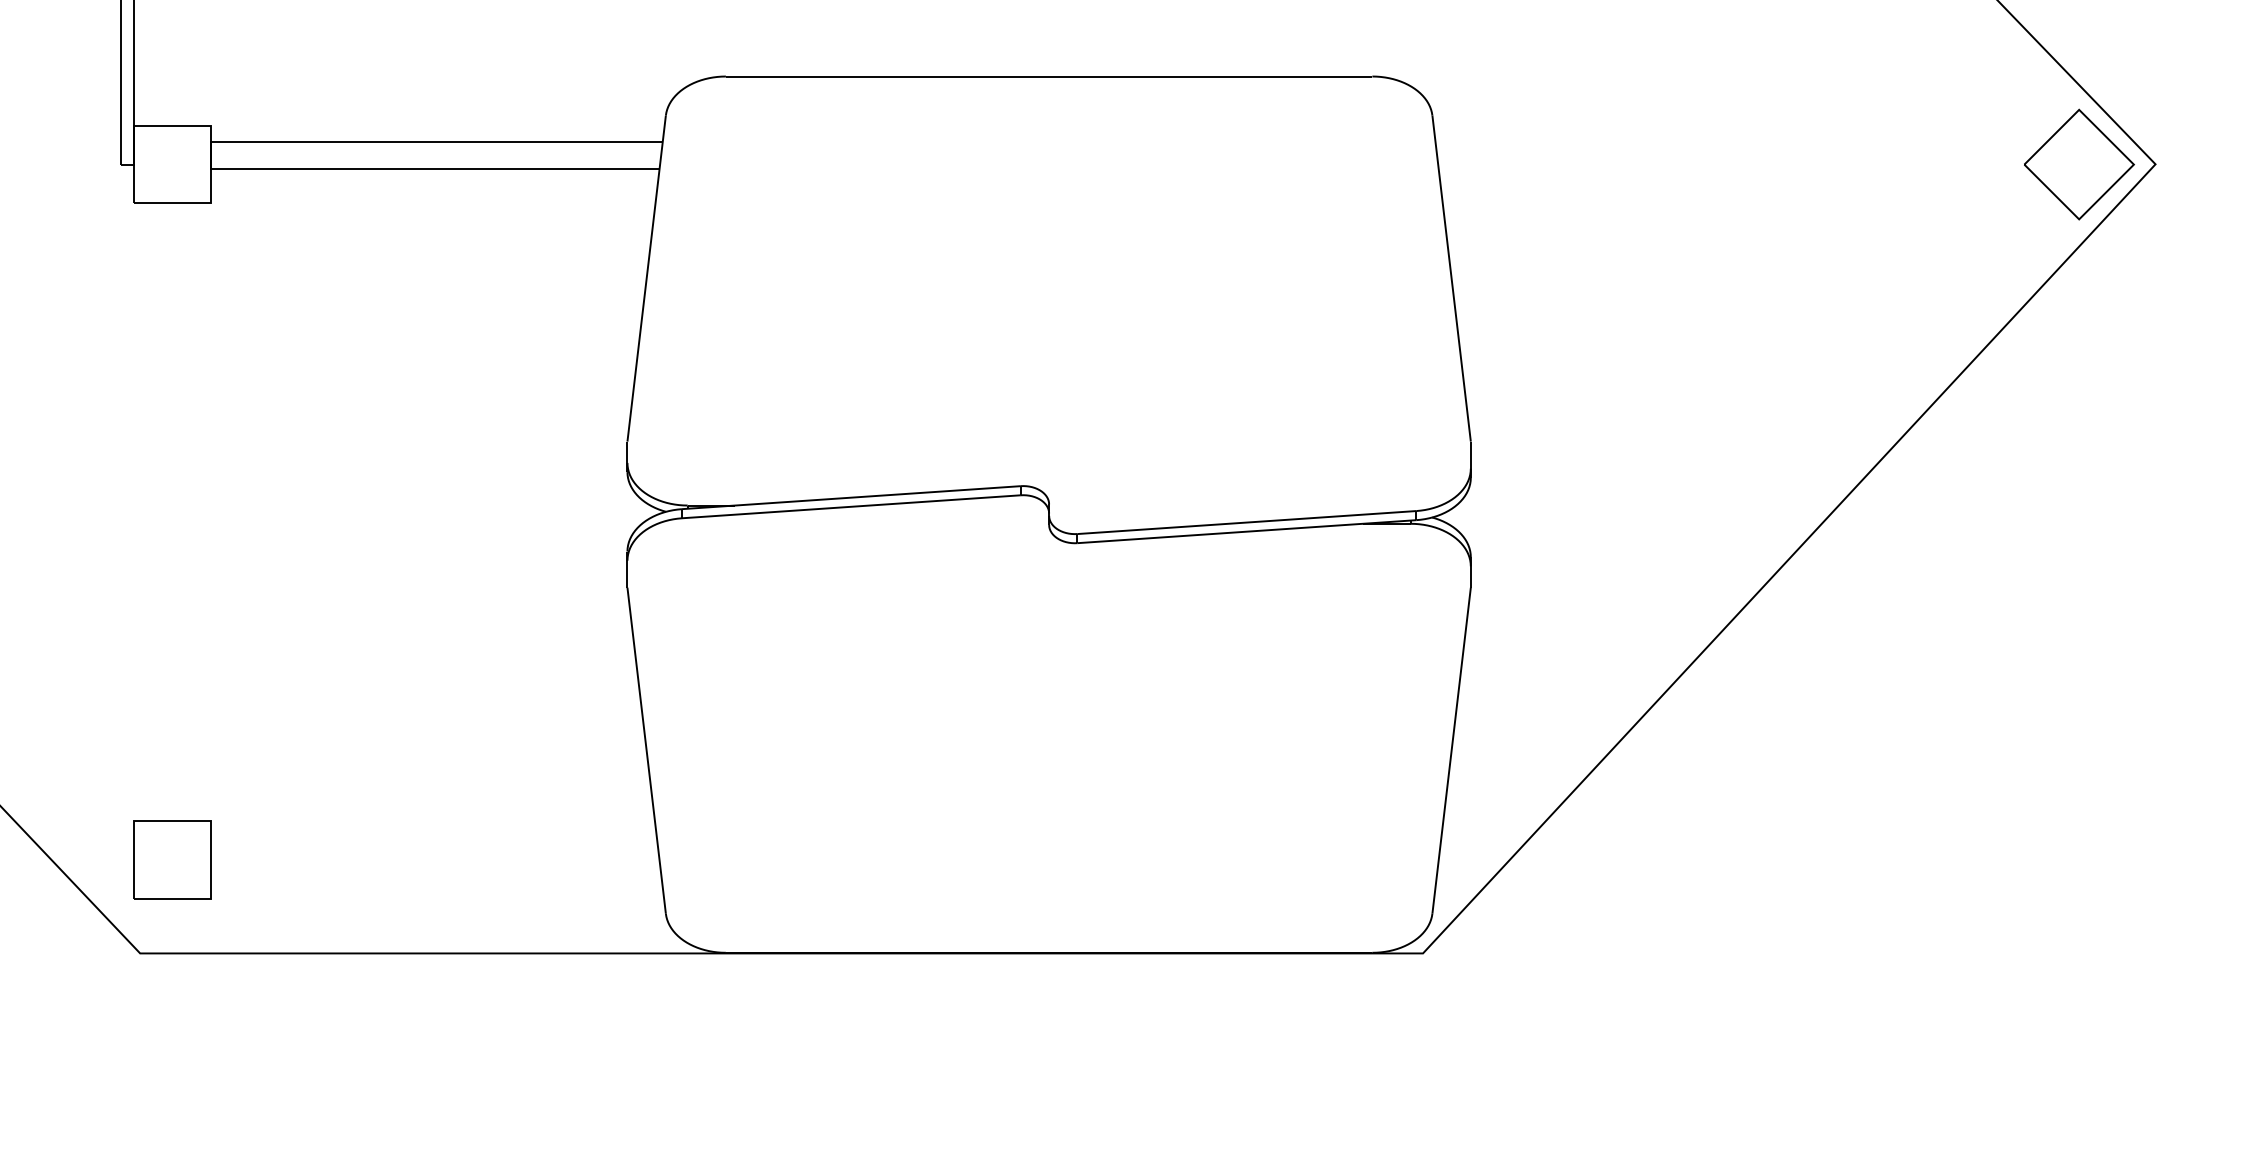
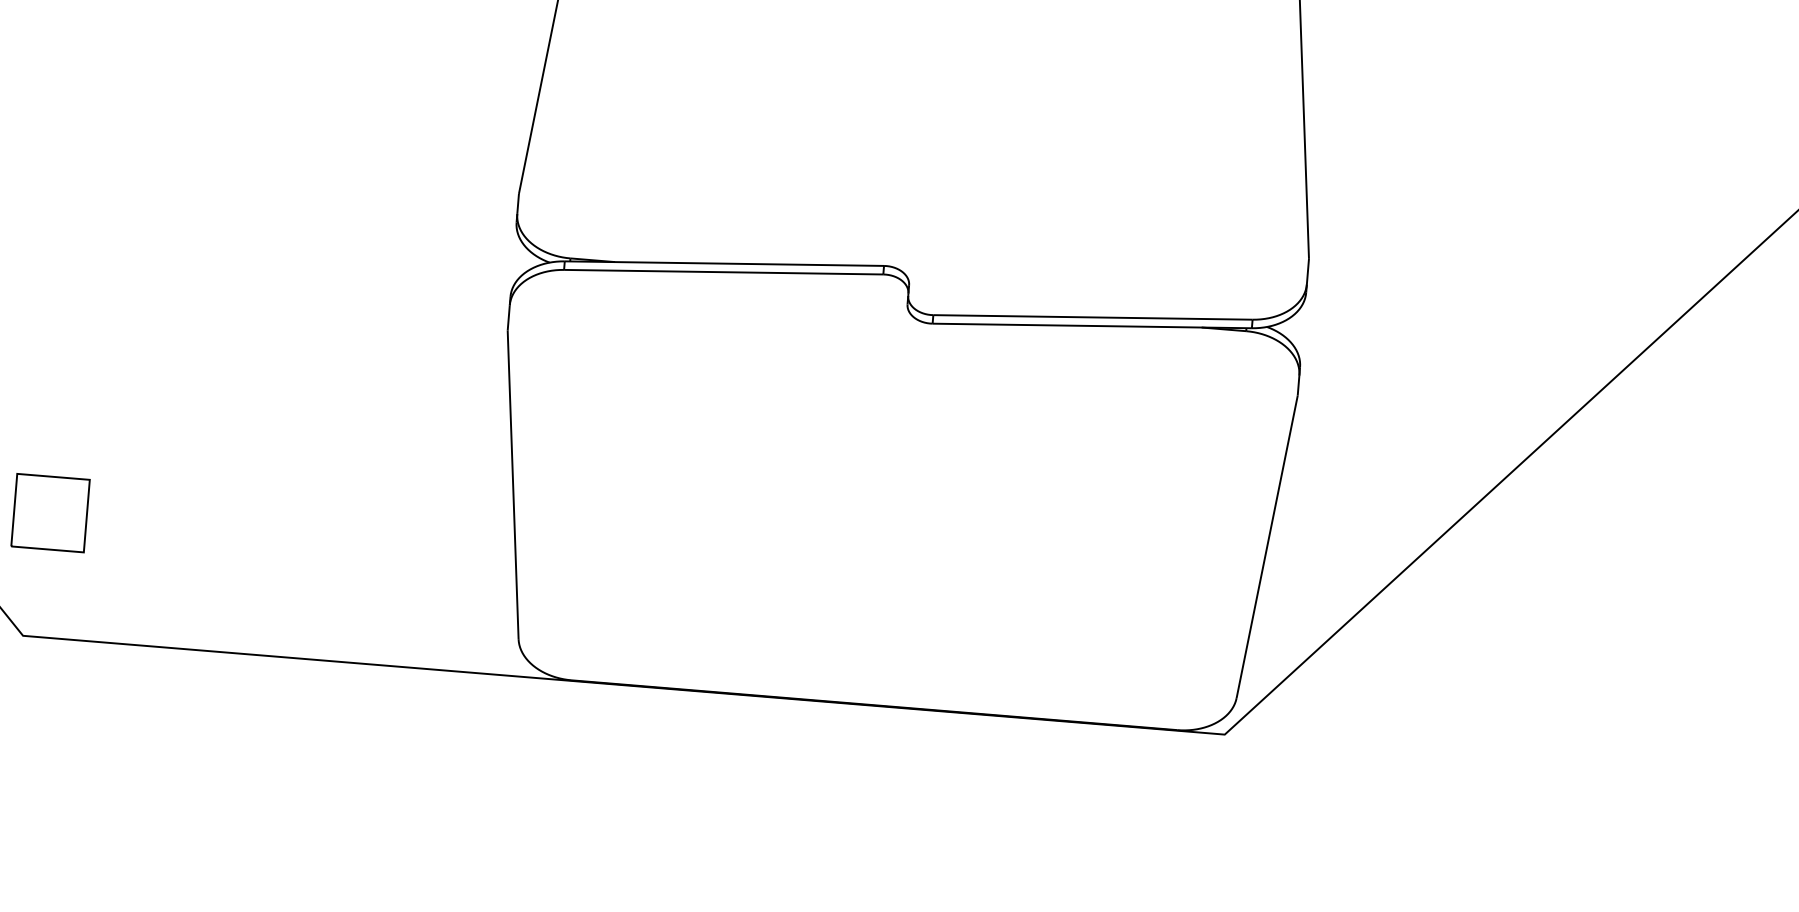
part: (172, 859) -> (50, 512), moved

